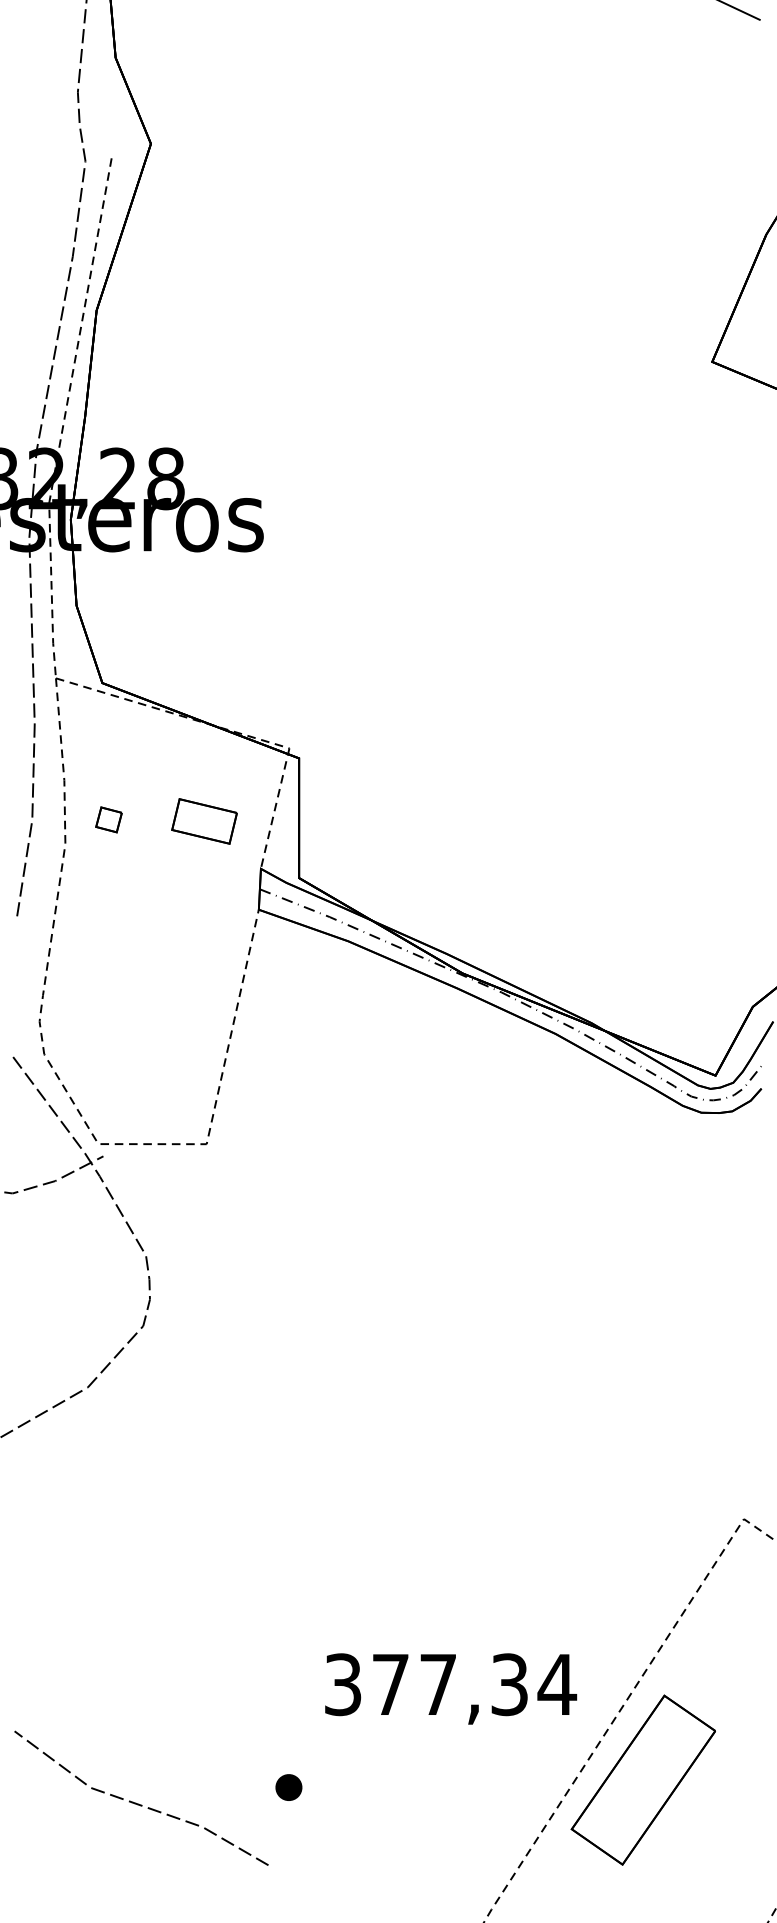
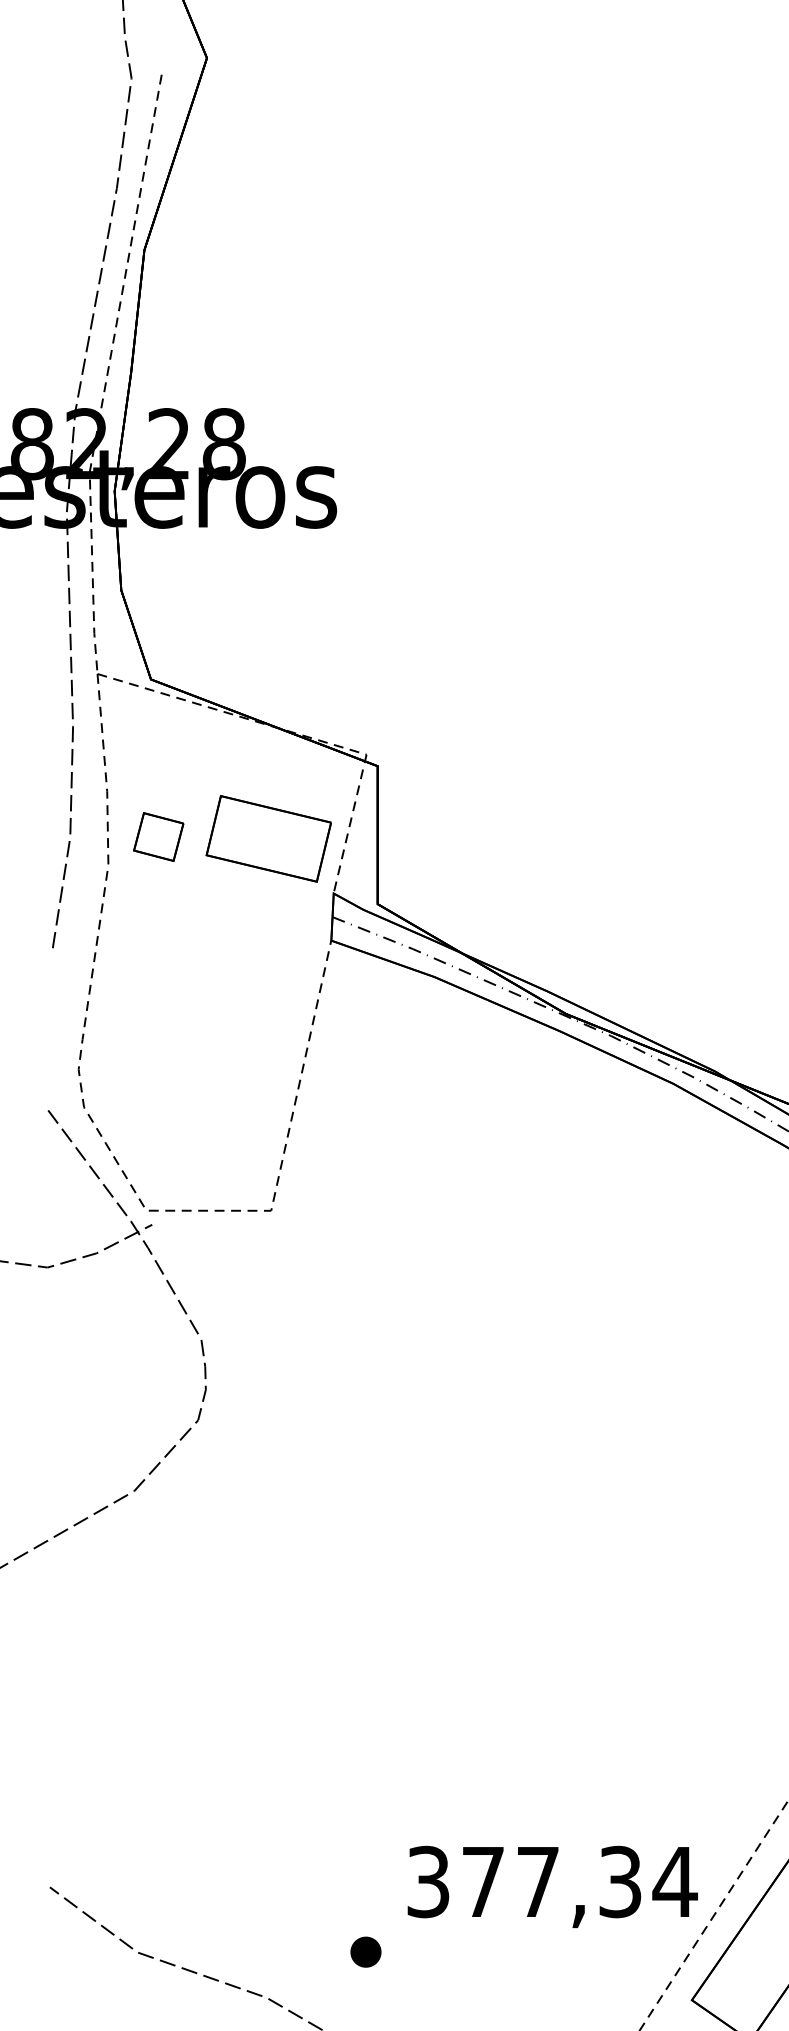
part: (108, 819) -> (158, 836), size x1.67
part: (204, 821) -> (268, 838), size x1.67
text: (451, 1688) -> (553, 1886), moved

